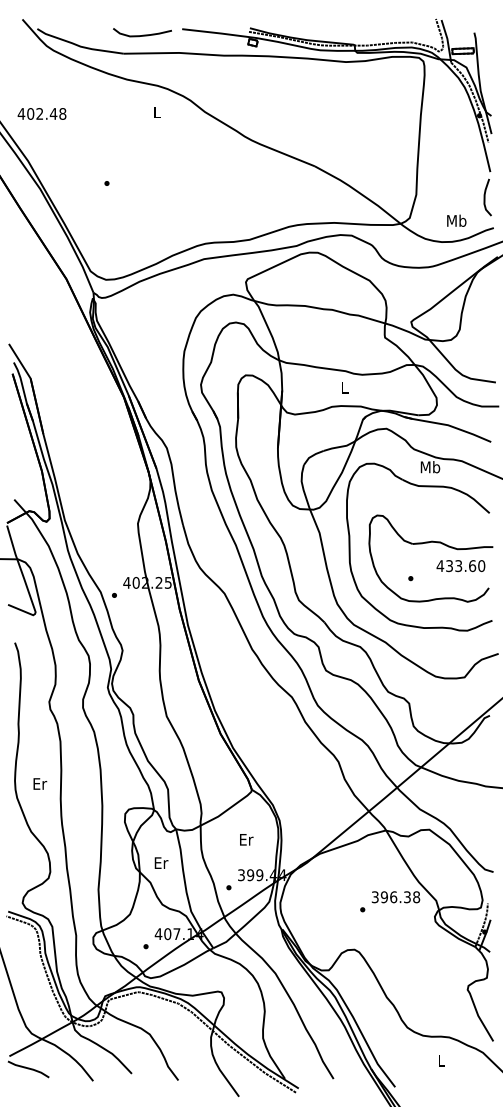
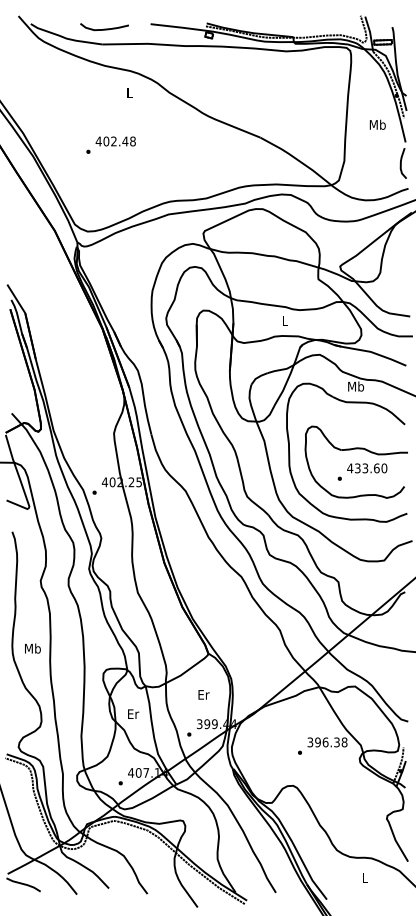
curve: (142, 34) -> (104, 28), moved
text: (41, 113) -> (115, 141), moved
text: (456, 220) -> (377, 124), moved
text: (460, 566) -> (366, 468), moved
text: (39, 783) -> (32, 648), Er -> Mb

